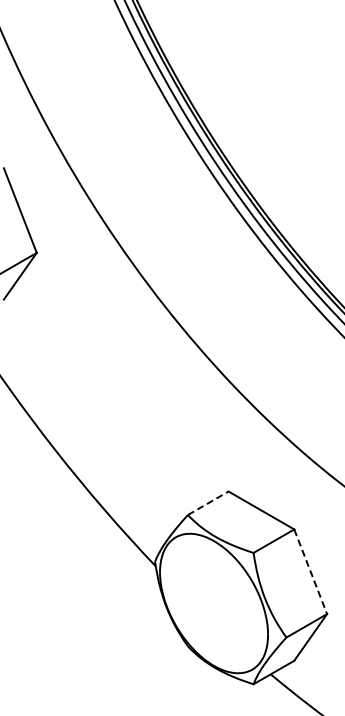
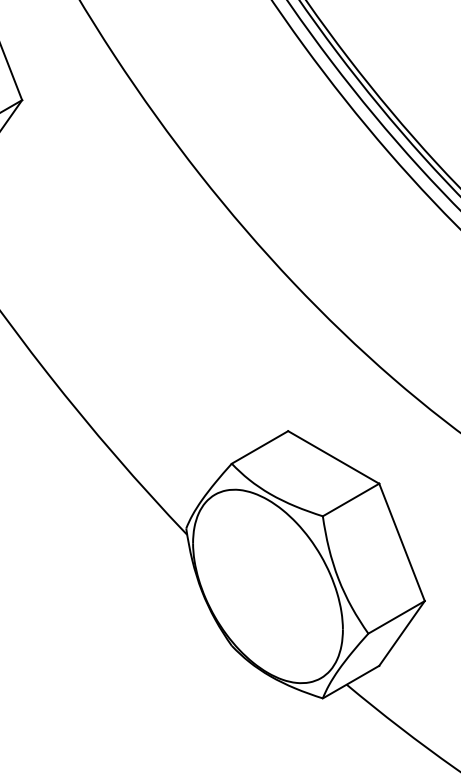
line: (208, 503) -> (260, 447), dashed -> solid
line: (310, 572) -> (401, 543), dashed -> solid

